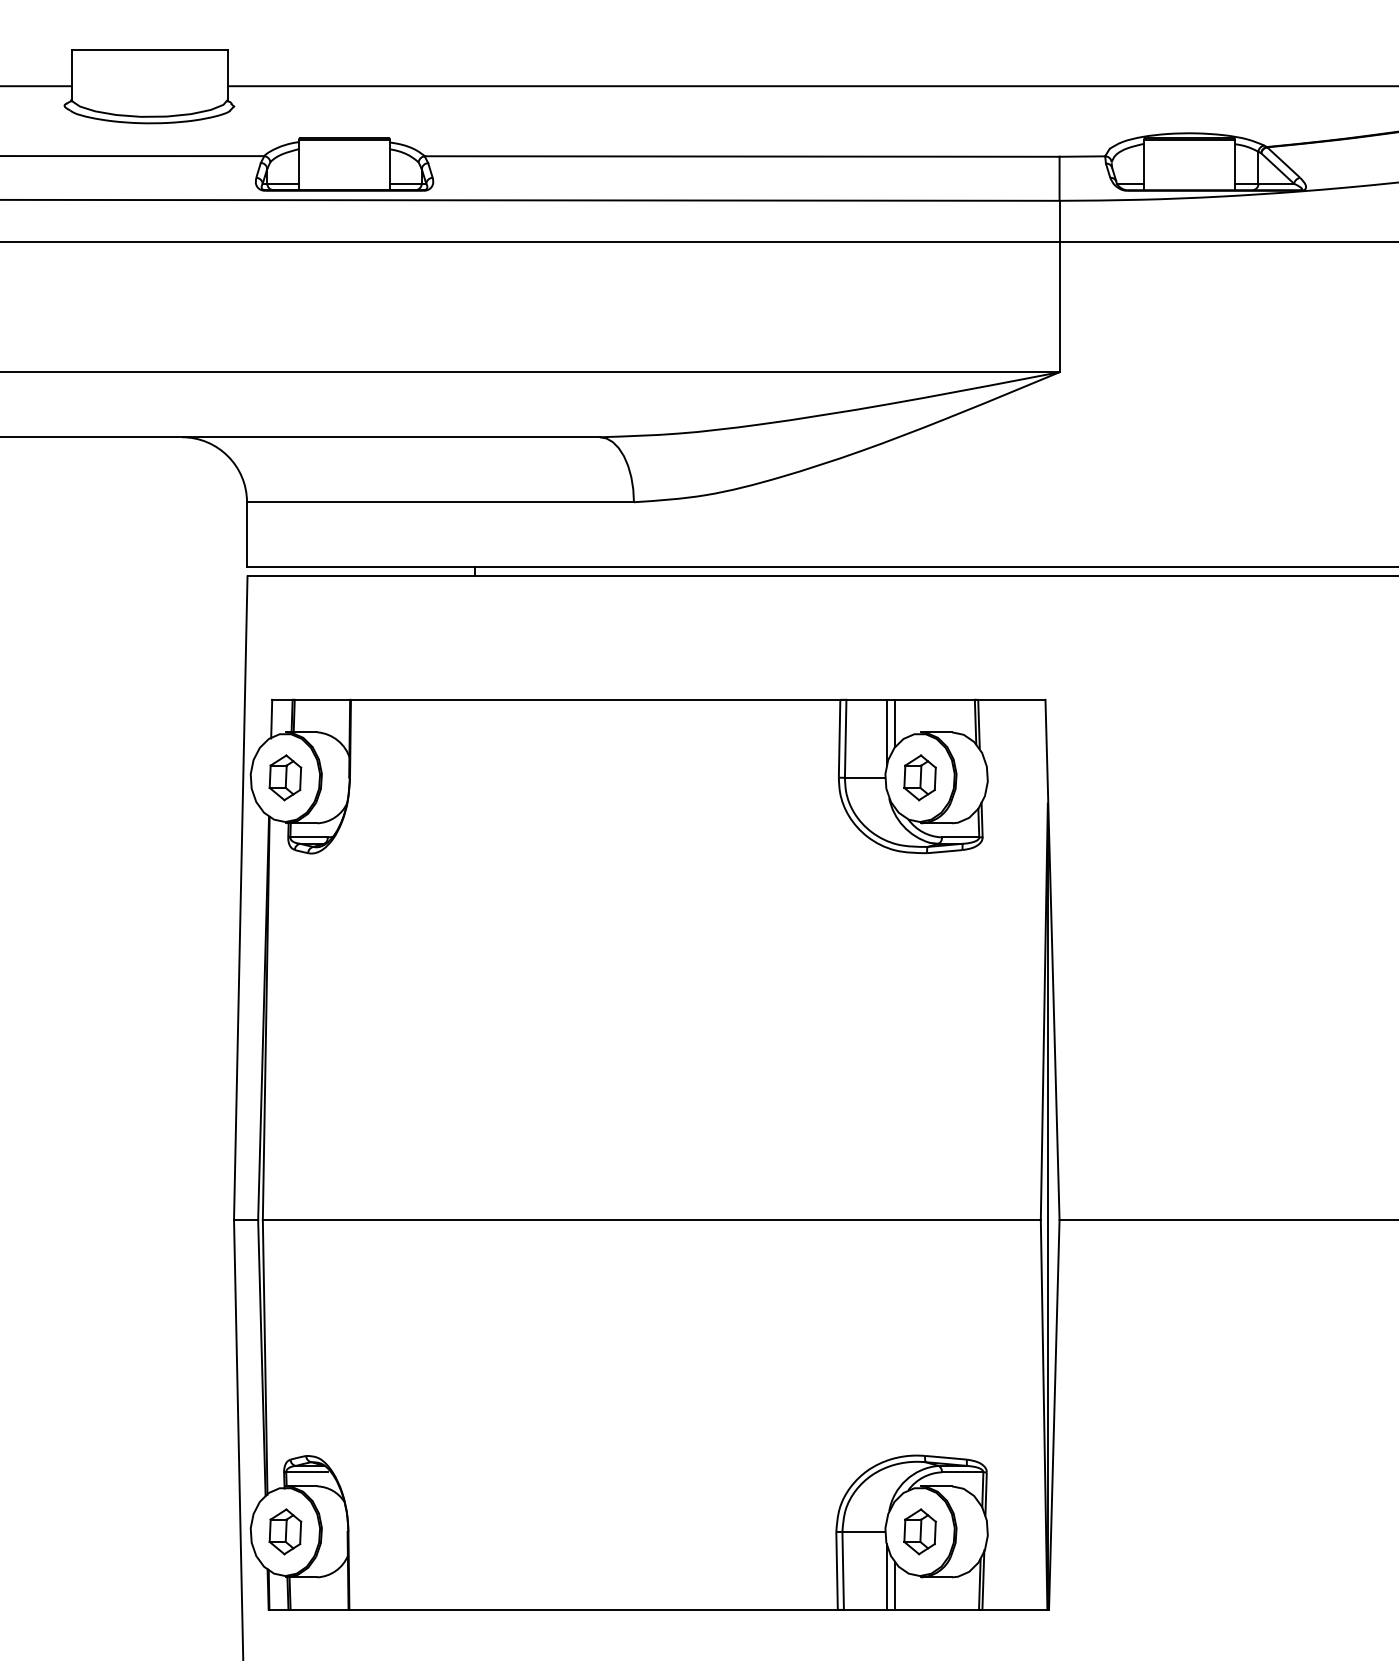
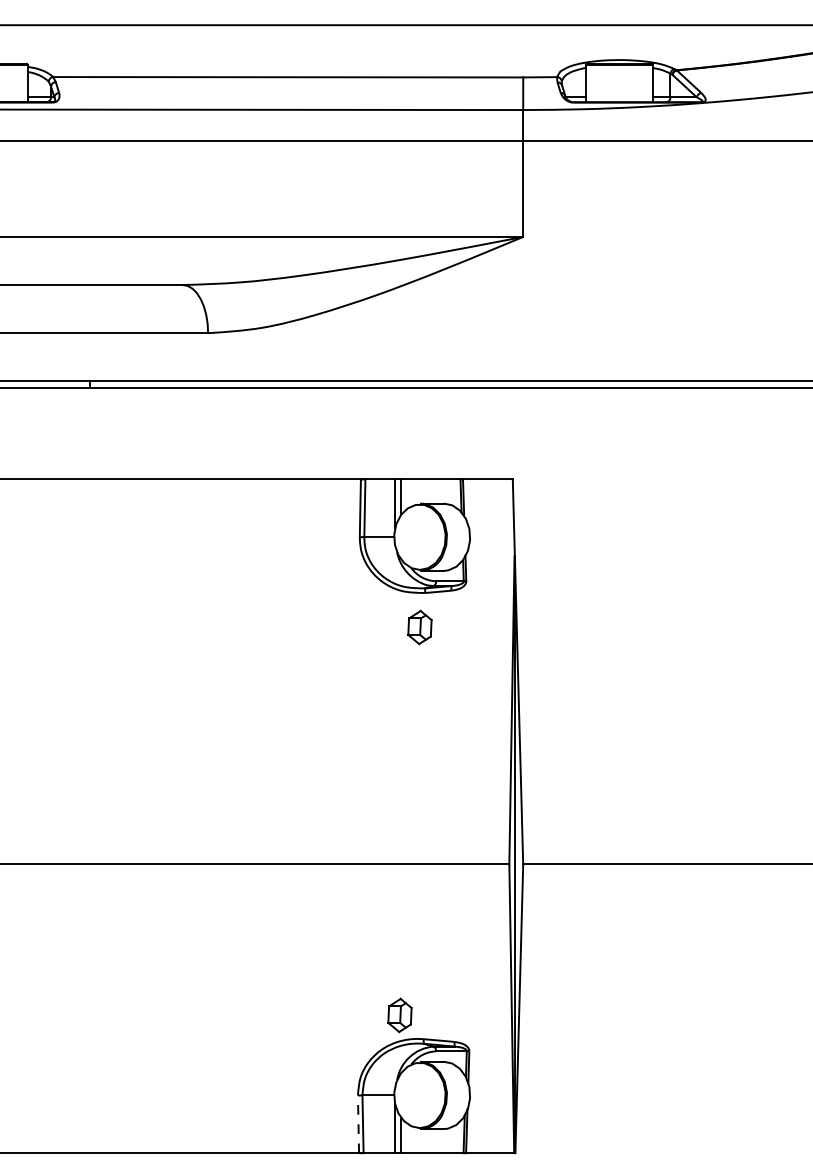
part: (919, 777) -> (419, 627), moved
part: (919, 1531) -> (399, 1015), moved
line: (837, 1570) -> (358, 1124), solid -> dashed

